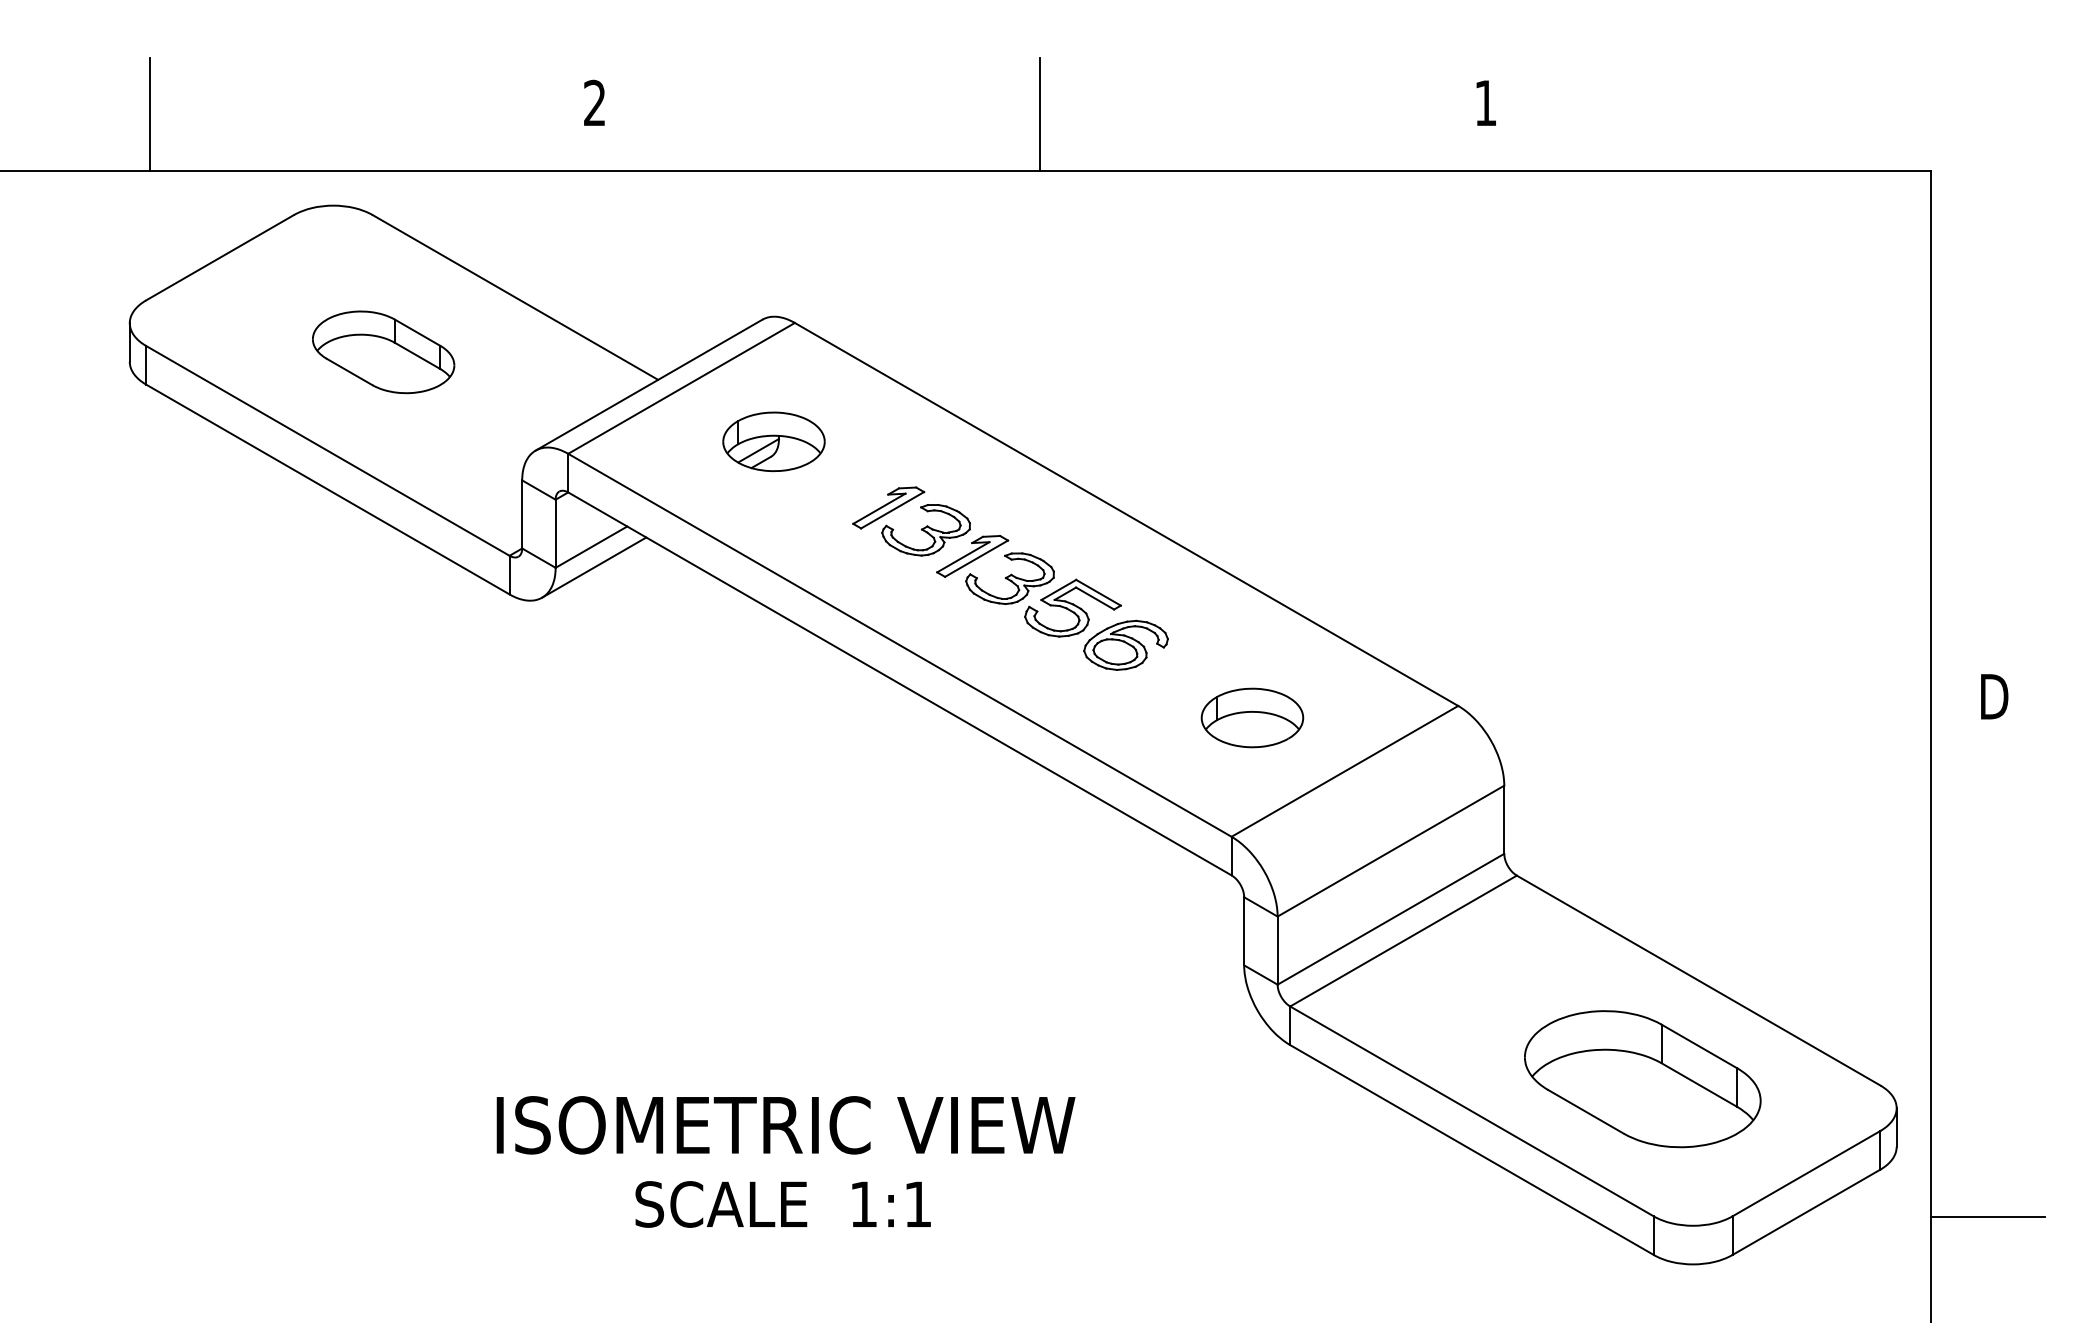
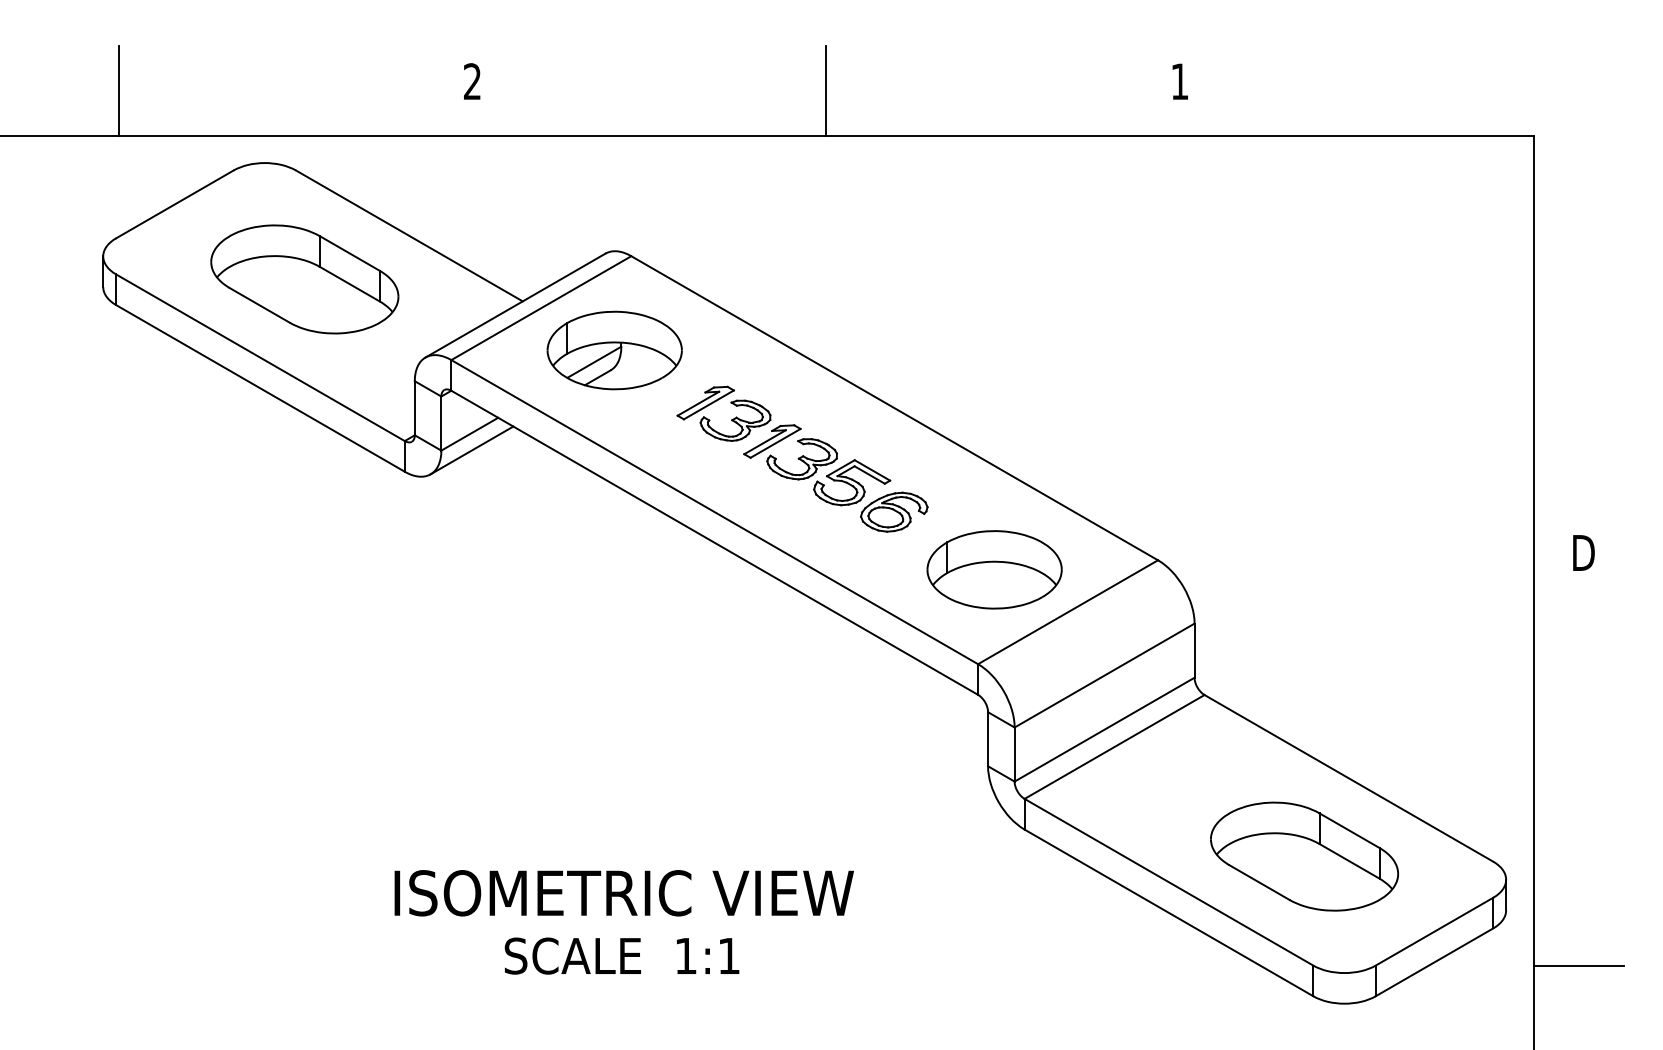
part: (383, 352) -> (304, 279), size x1.67
part: (773, 441) -> (614, 350), size x1.67
part: (1252, 717) -> (994, 569), size x1.67

